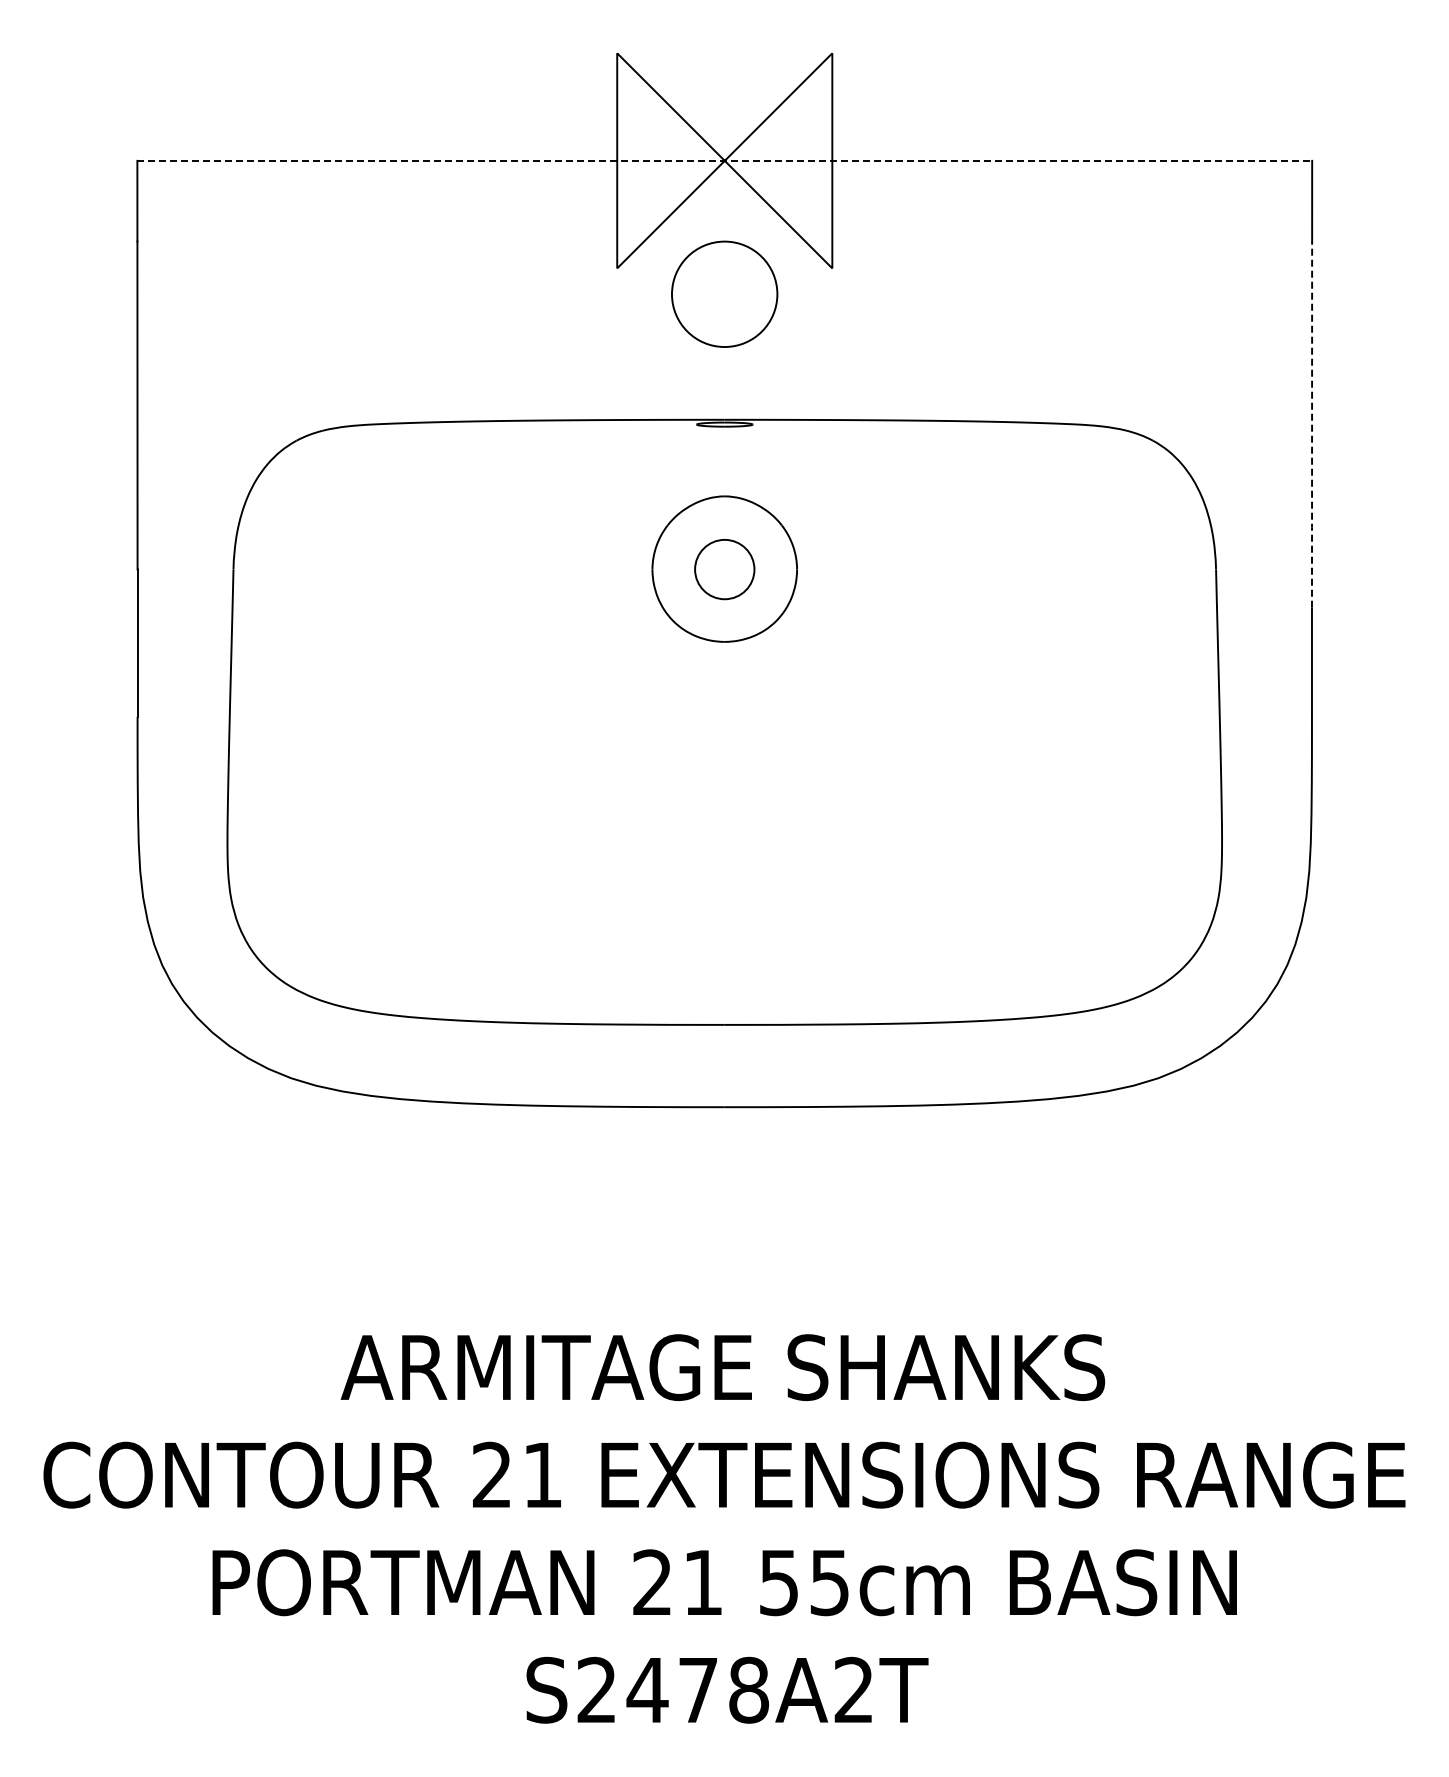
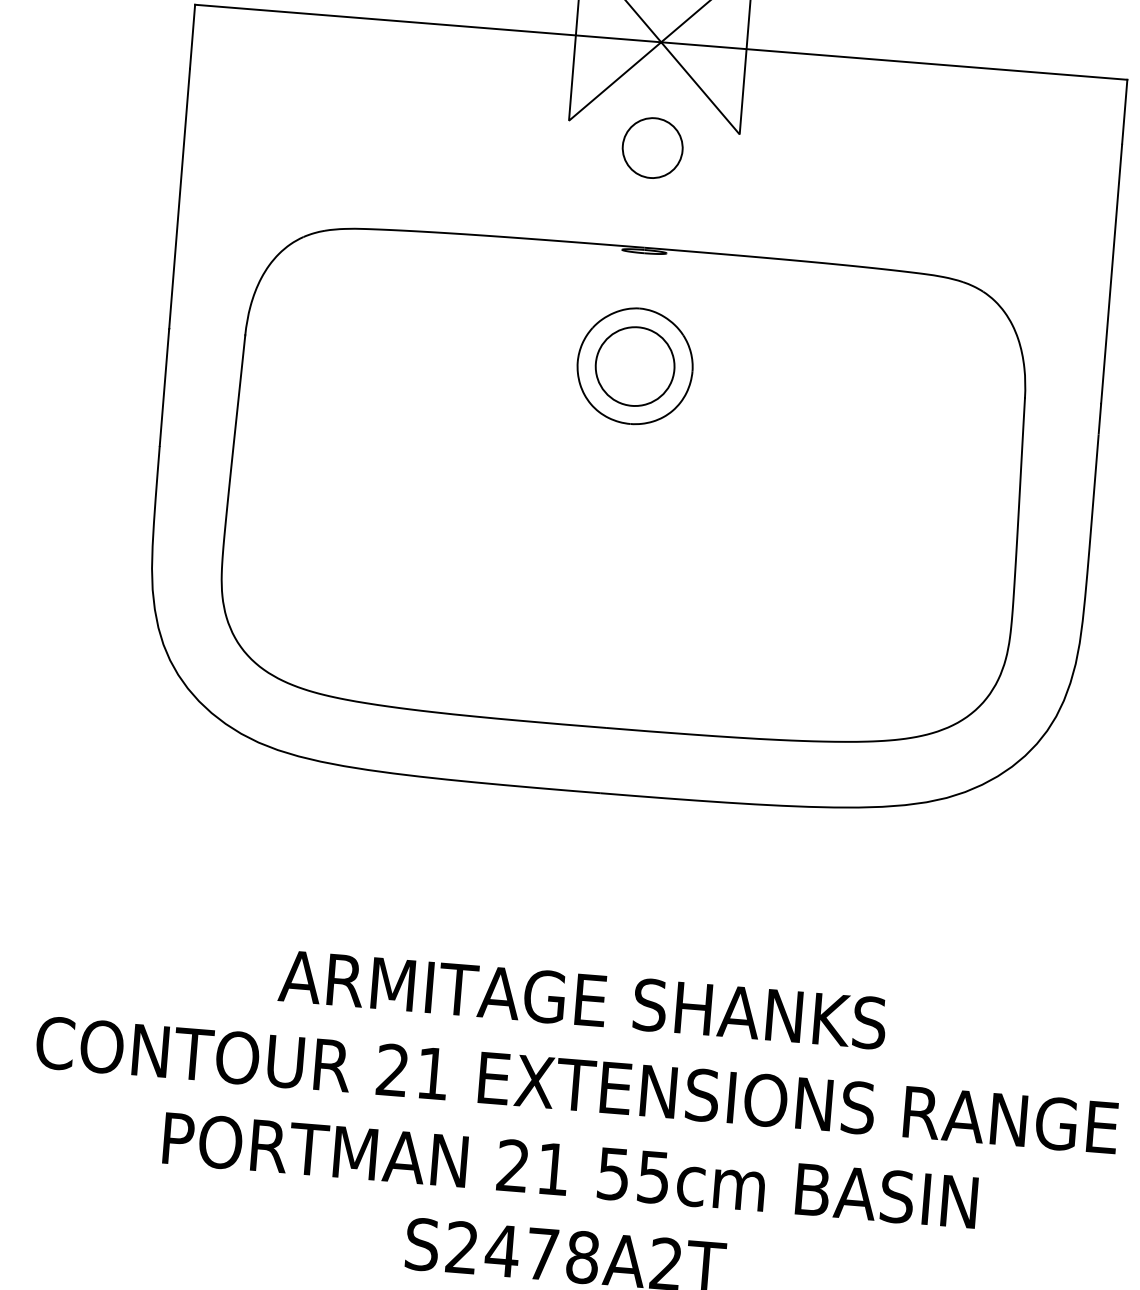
line: (725, 160) -> (661, 42), dashed -> solid
circle: (724, 293) -> (652, 147), size x0.71
line: (1312, 425) -> (1110, 289), dashed -> solid
circle: (724, 569) -> (634, 366), size x1.67

